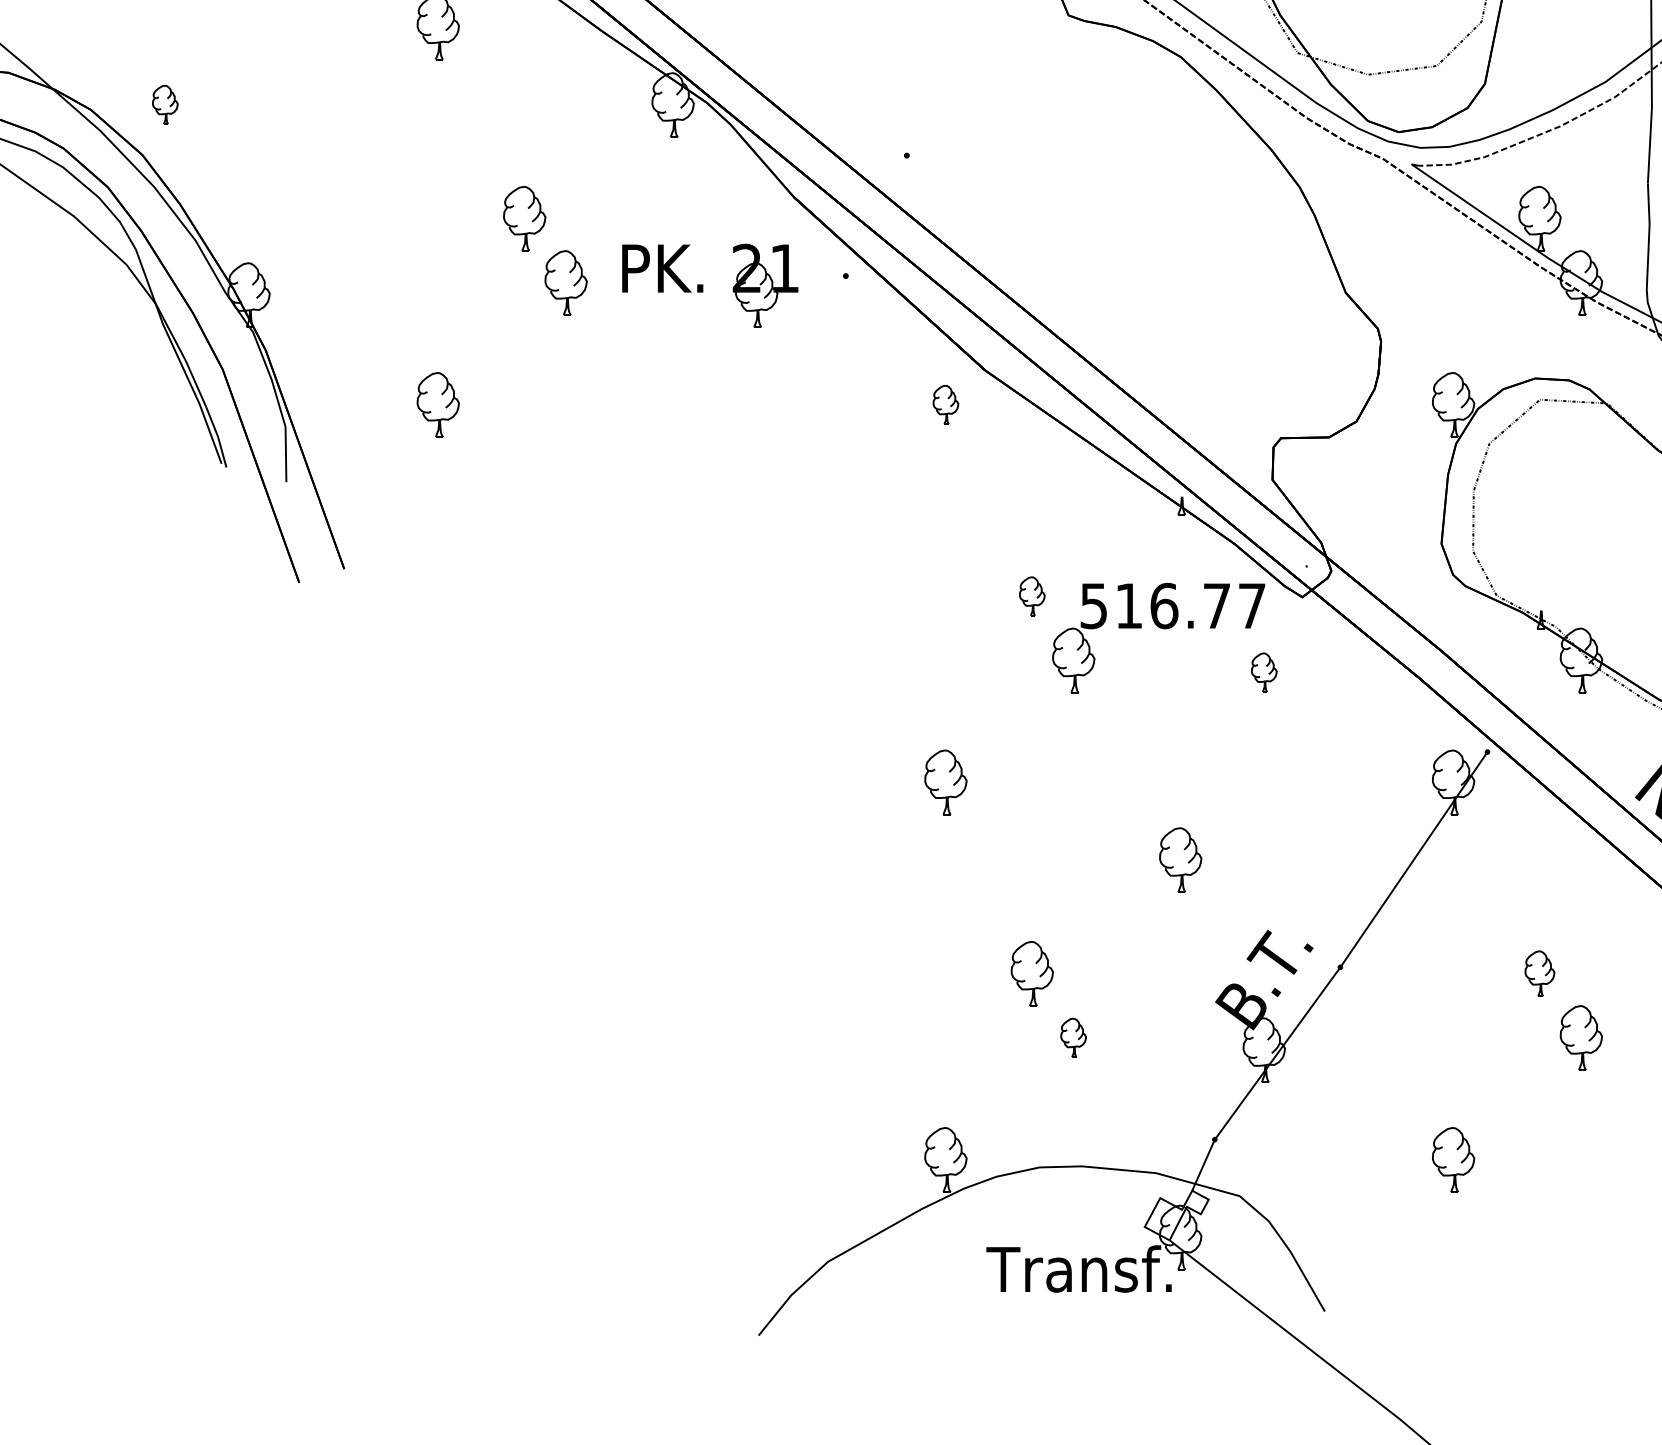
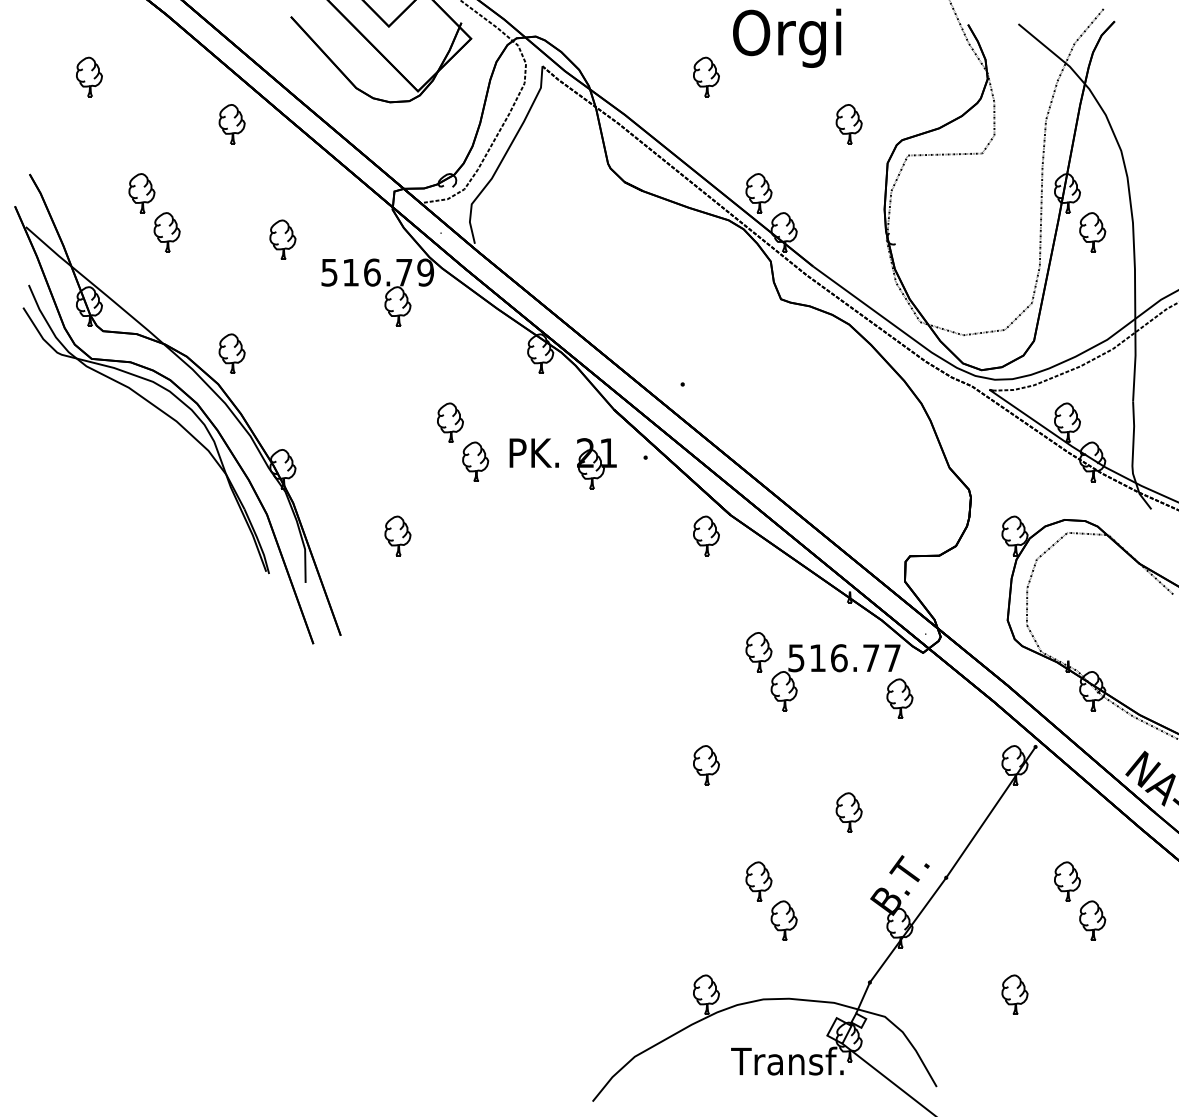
part: (164, 104) -> (231, 353), size x1.67
part: (945, 404) -> (706, 535), size x1.67
part: (1031, 596) -> (758, 652), size x1.67
part: (1263, 672) -> (899, 698), size x1.67
part: (1539, 973) -> (1067, 881), size x1.43
part: (1072, 1037) -> (783, 920), size x1.67

